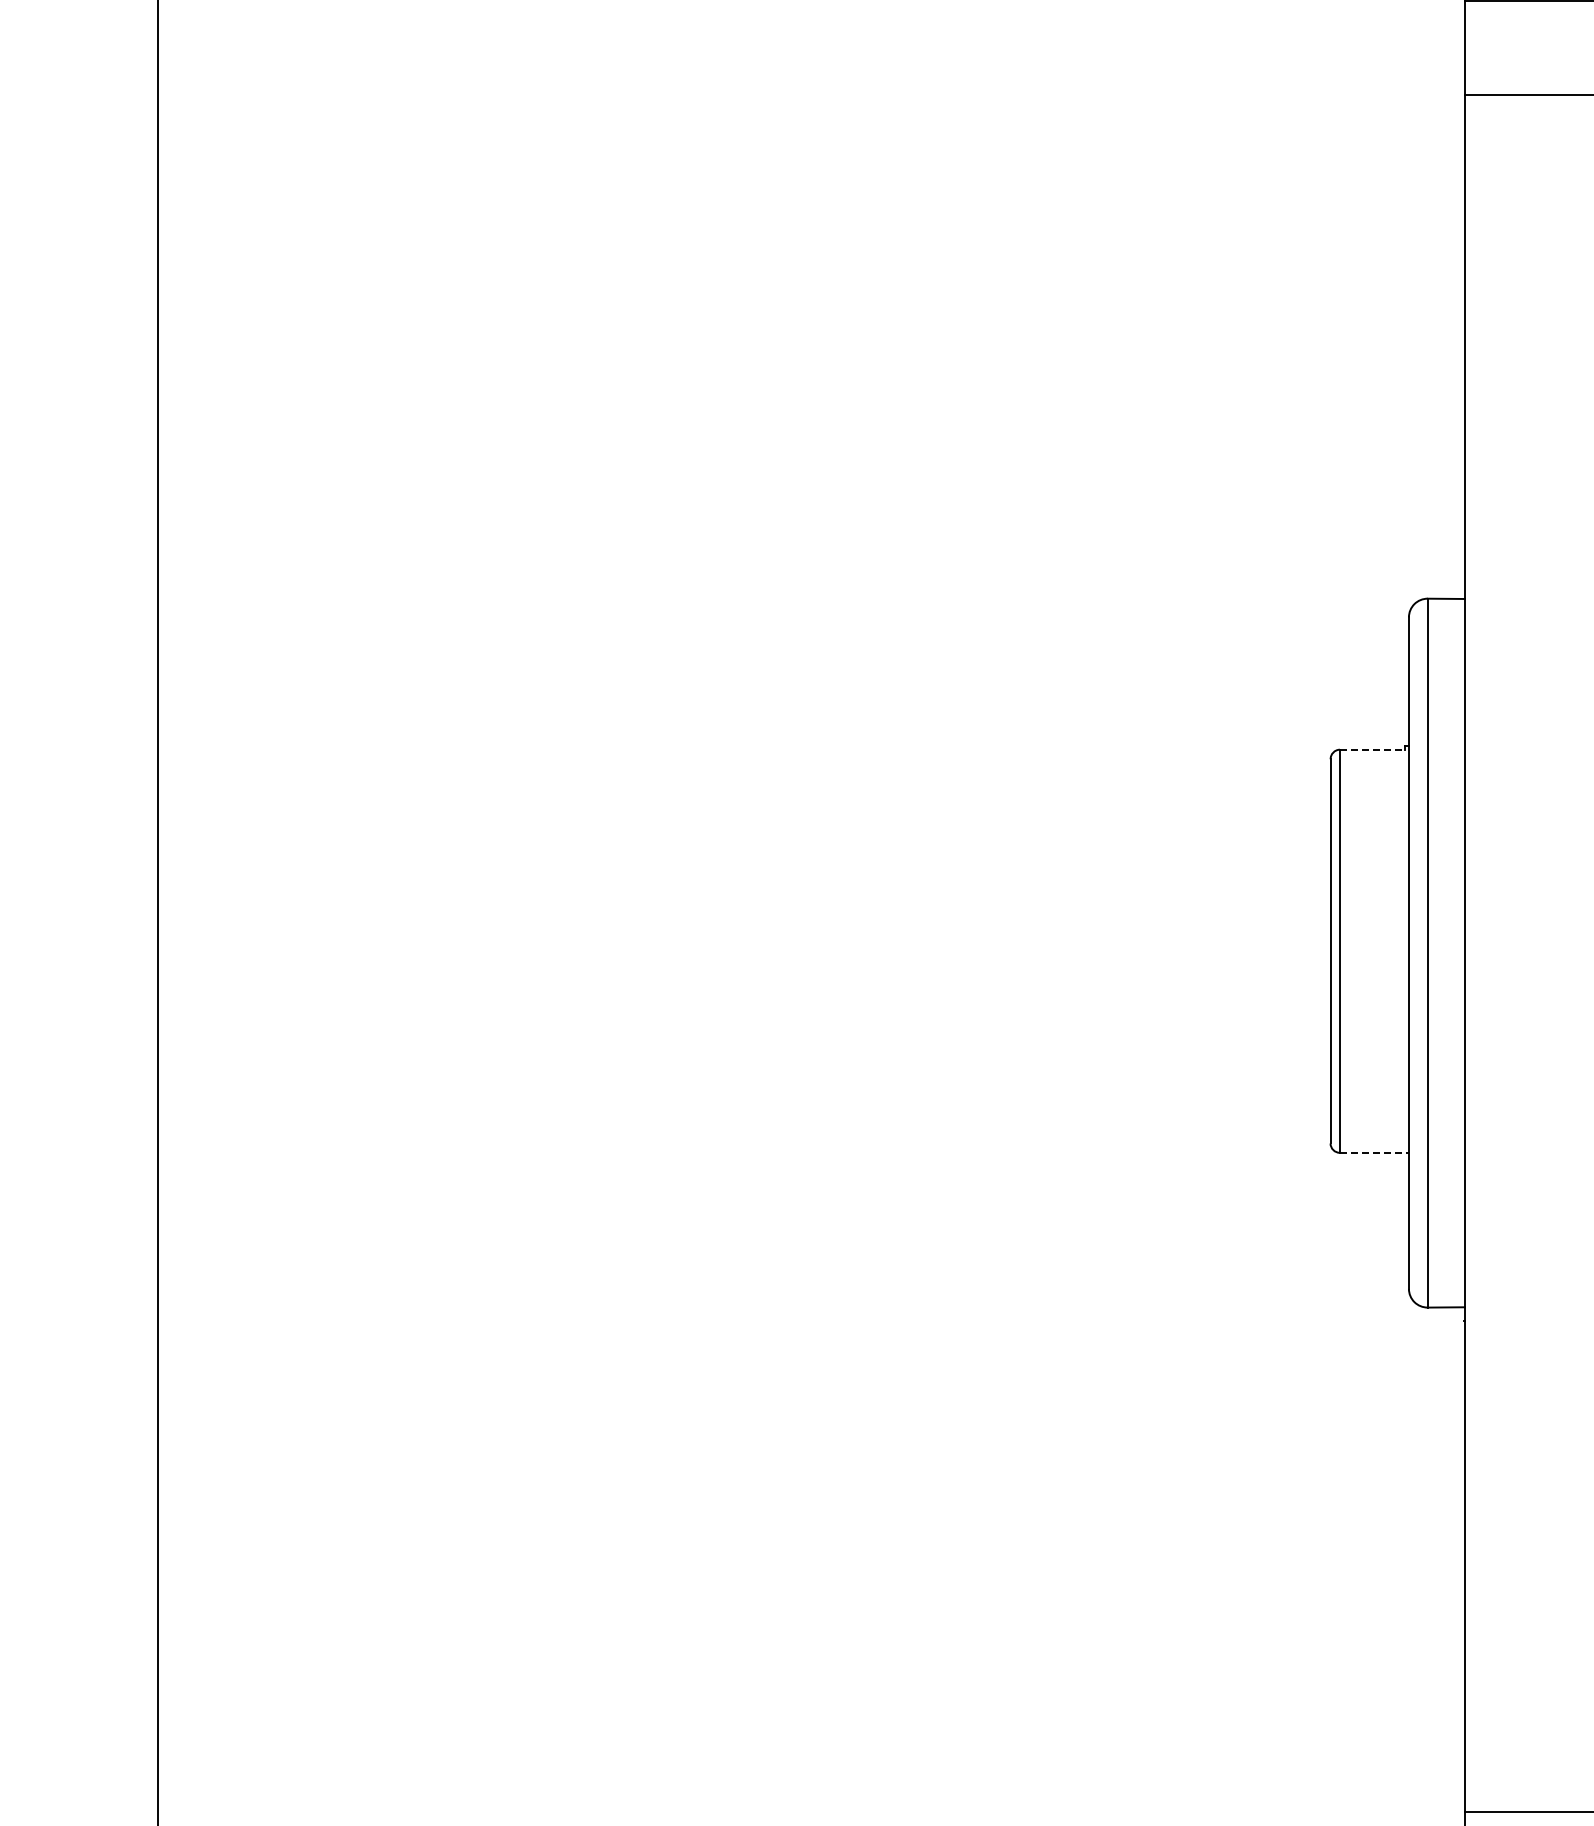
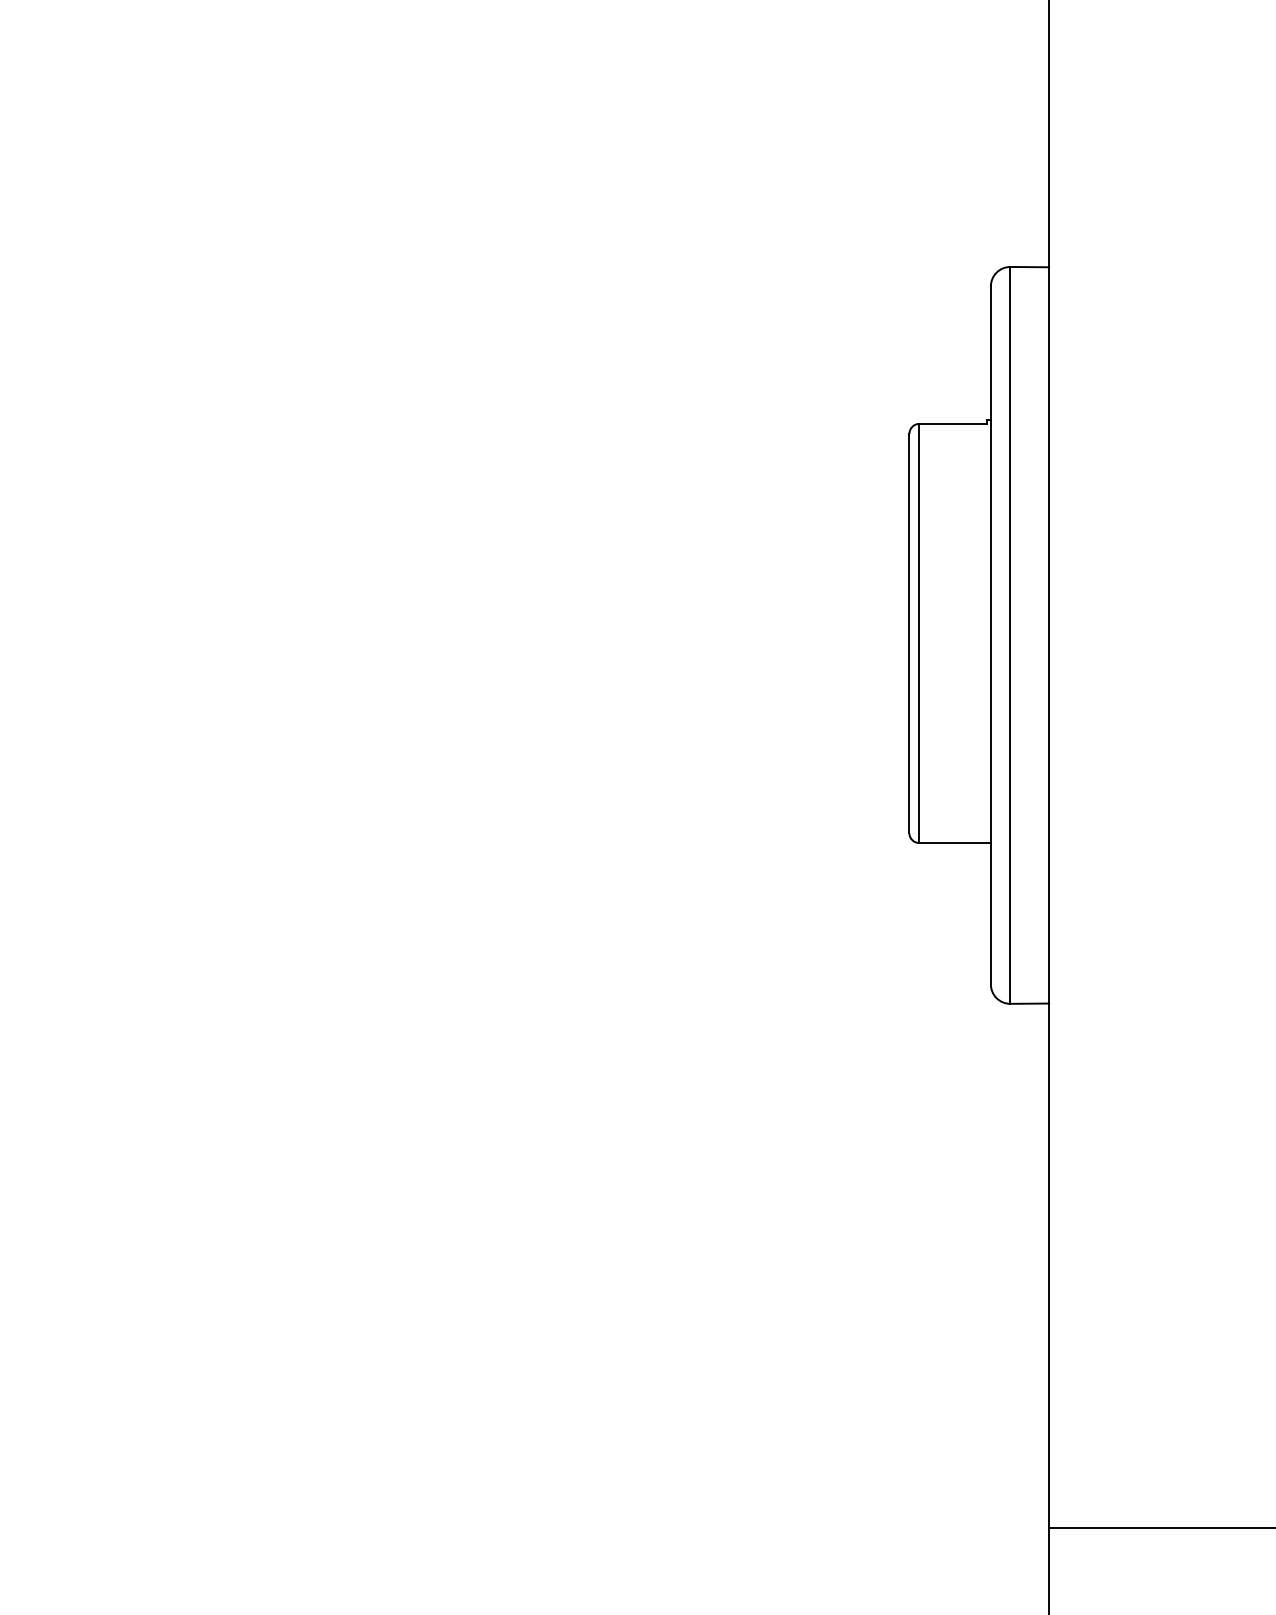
line: (1372, 749) -> (953, 423), dashed -> solid
line: (1374, 1152) -> (955, 842), dashed -> solid

